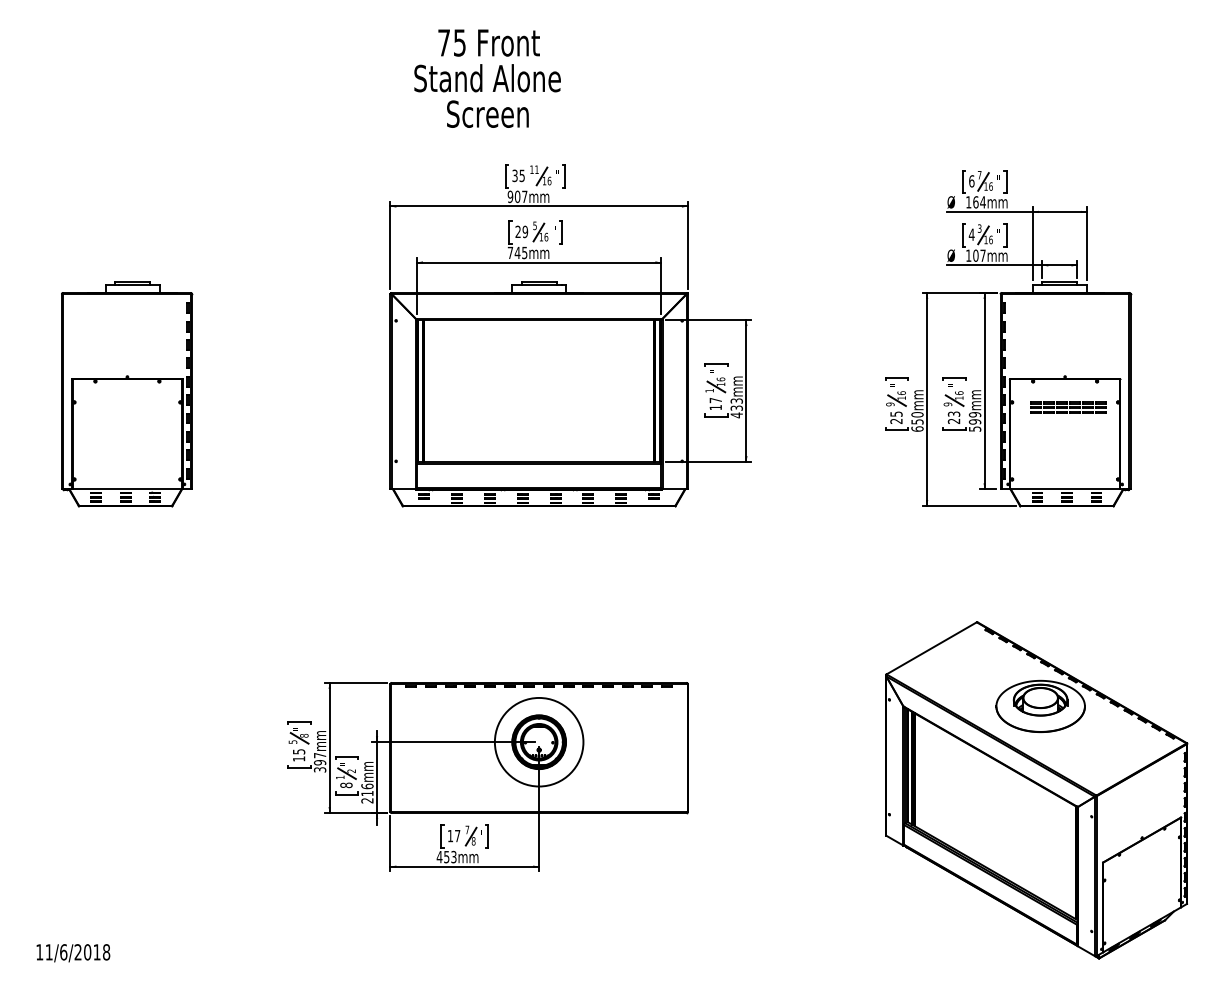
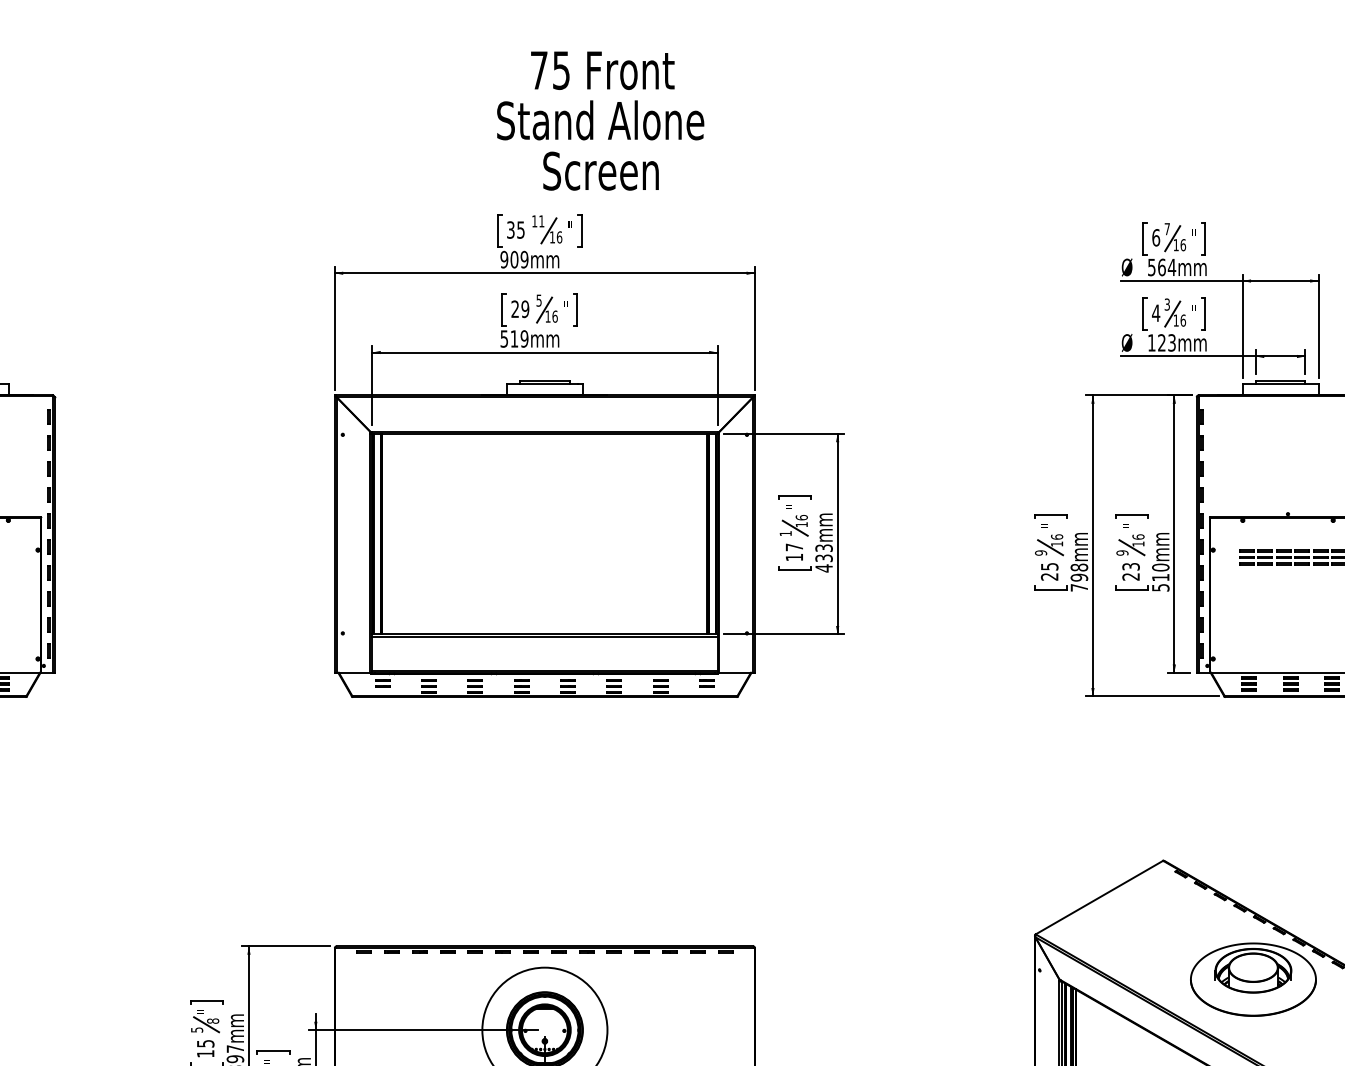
text: (487, 78) -> (600, 120), moved
text: (524, 196) -> (524, 259), 907mm -> 909mm
text: (968, 202) -> (1151, 267), 164mm -> 564mm
text: (517, 252) -> (514, 338), 745mm -> 519mm
text: (979, 255) -> (1167, 342), 107mm -> 123mm
text: (974, 418) -> (1159, 572), 599mm -> 510mm
text: (917, 421) -> (1079, 577), 650mm -> 798mm

